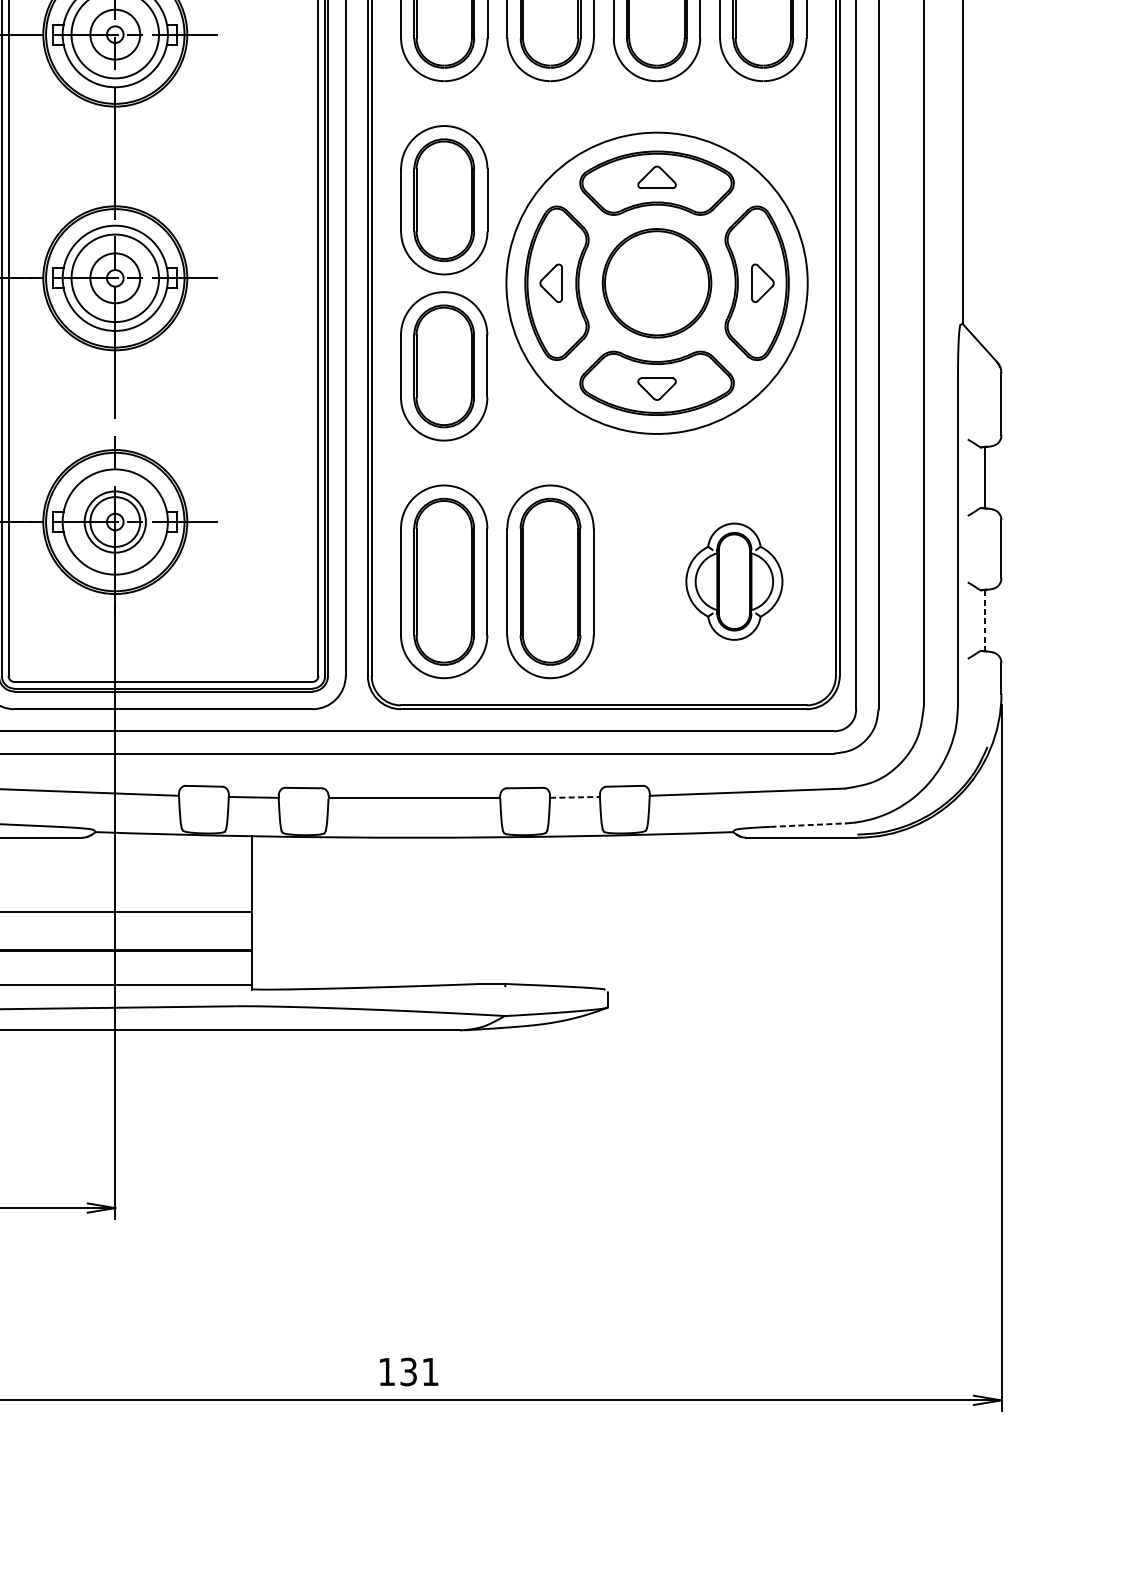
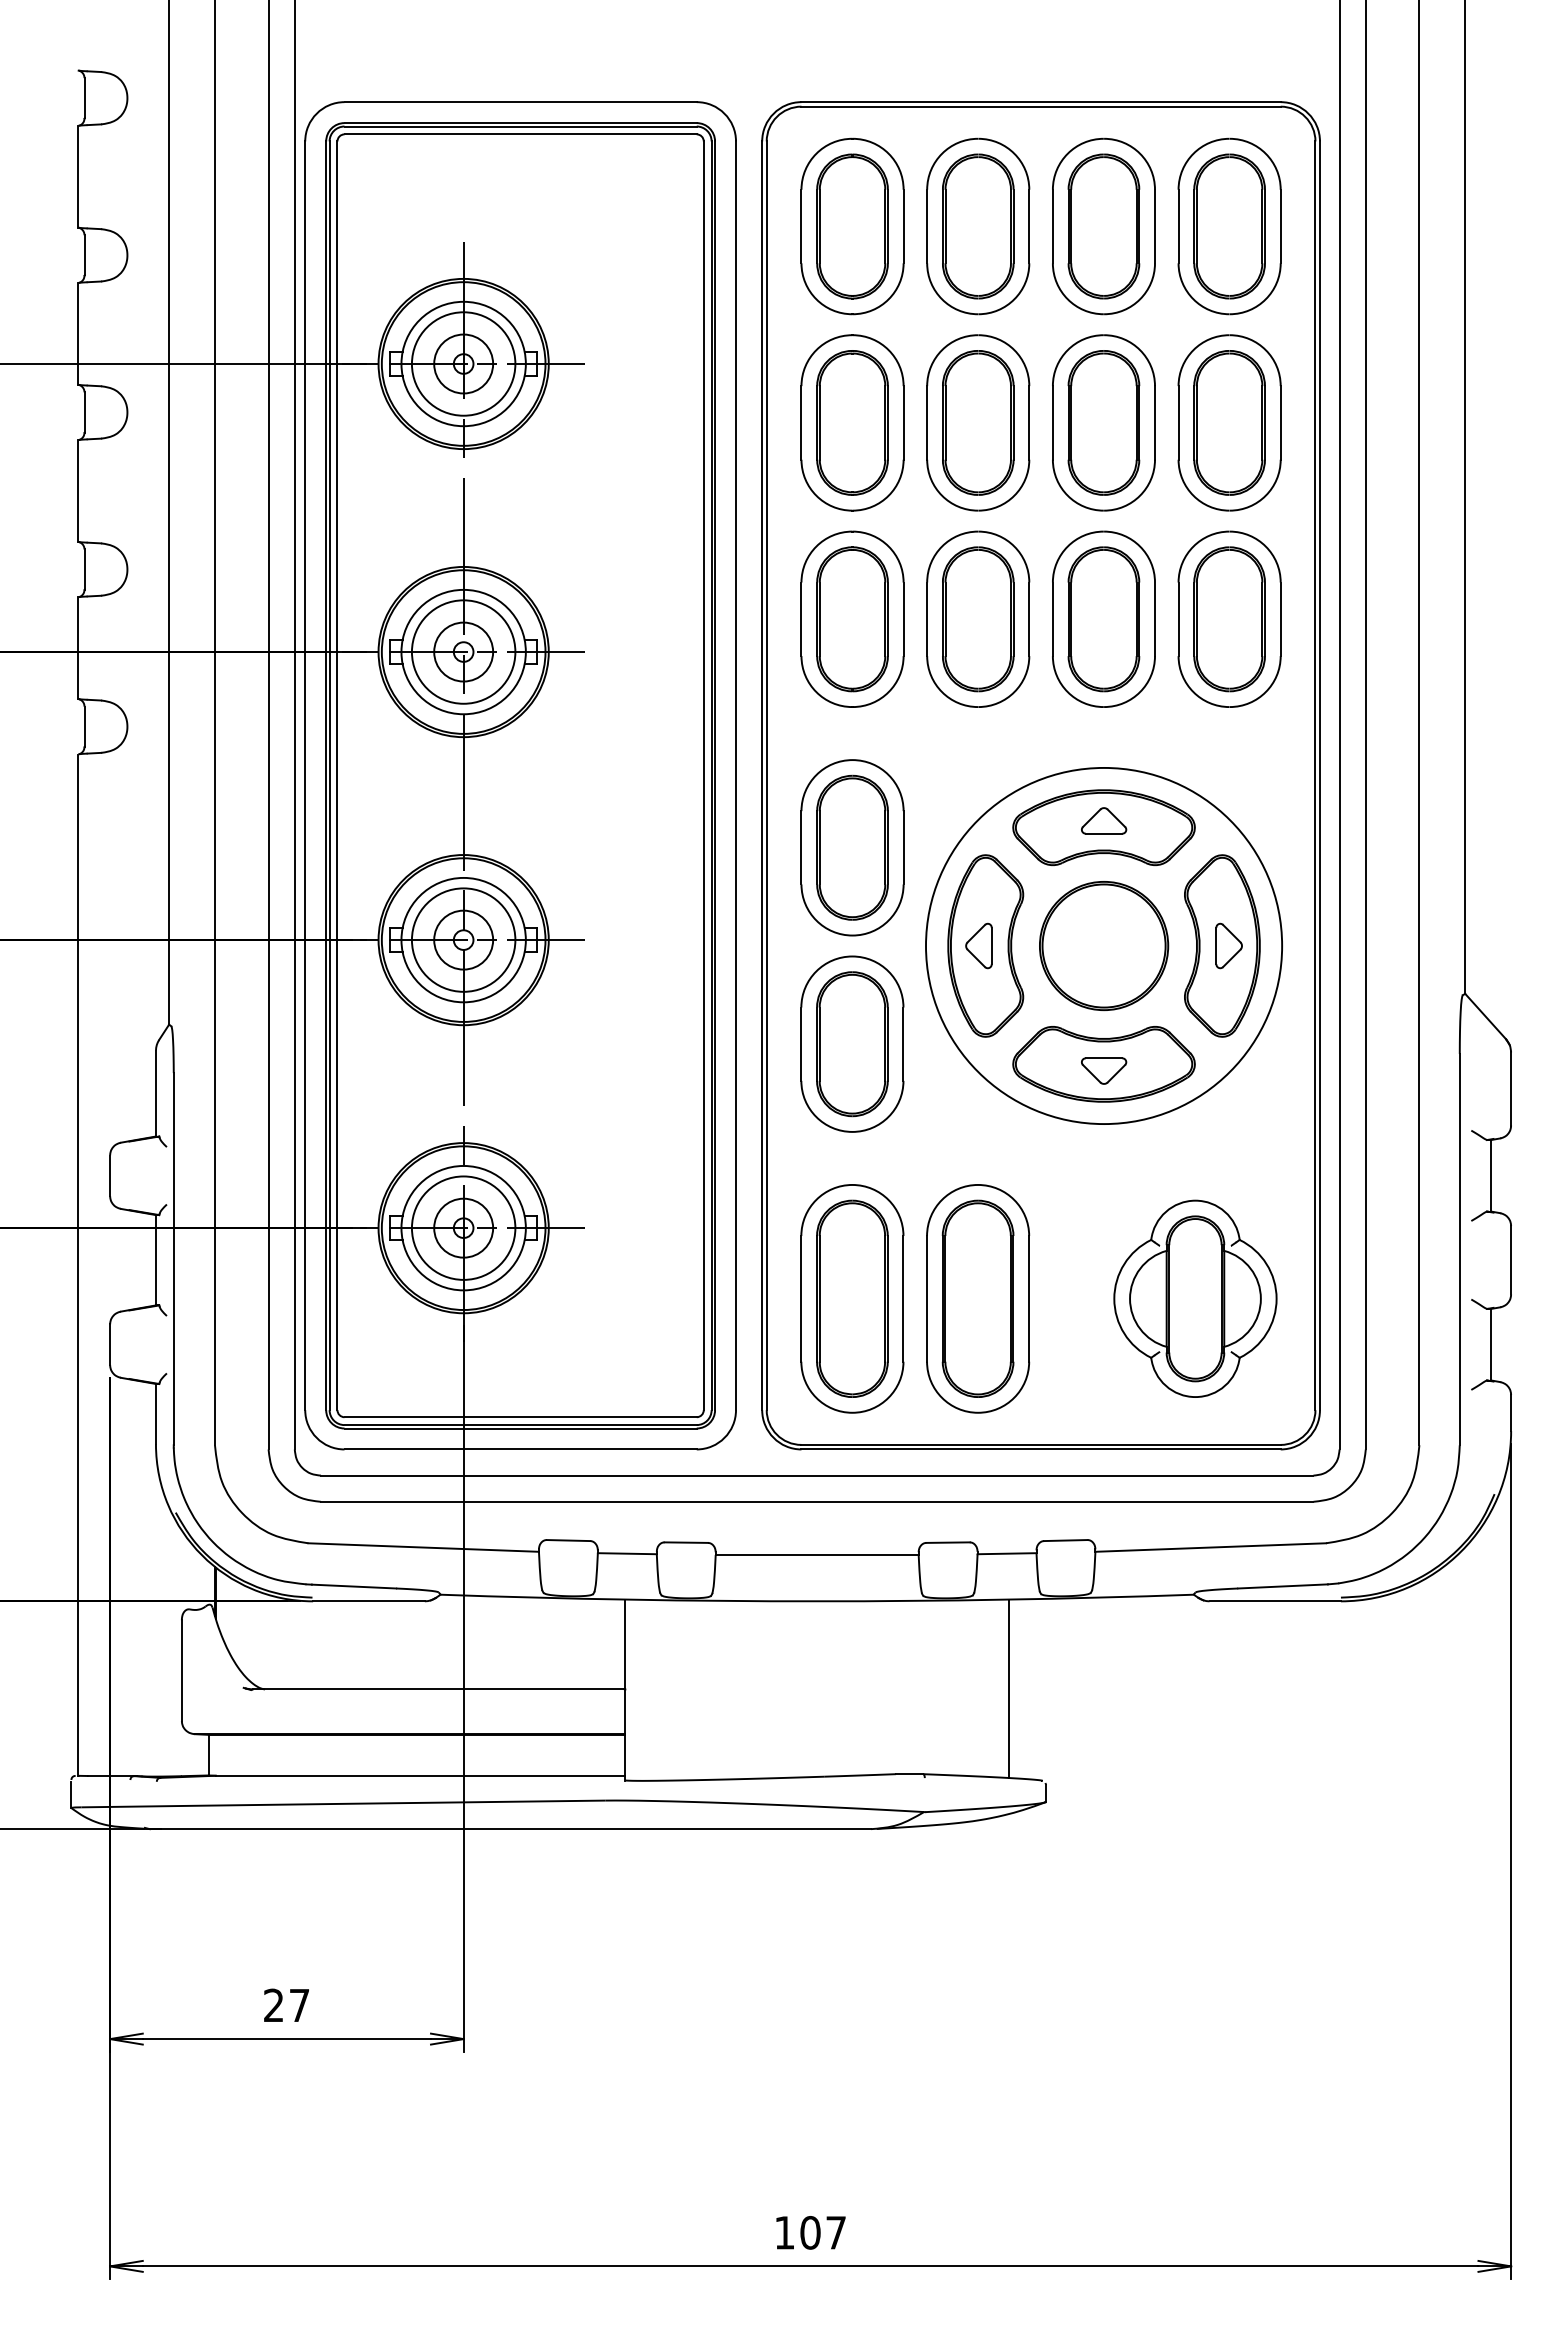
circle: (115, 521) -> (463, 1227), size x1.43
part: (734, 581) -> (1195, 1298), size x1.43
line: (984, 620) -> (1491, 1344), dashed -> solid
line: (575, 797) -> (1007, 1553), dashed -> solid
line: (808, 825) -> (1283, 1586), dashed -> solid
line: (577, 911) -> (1009, 1688), added
text: (418, 1371) -> (822, 2232), 131 -> 107

